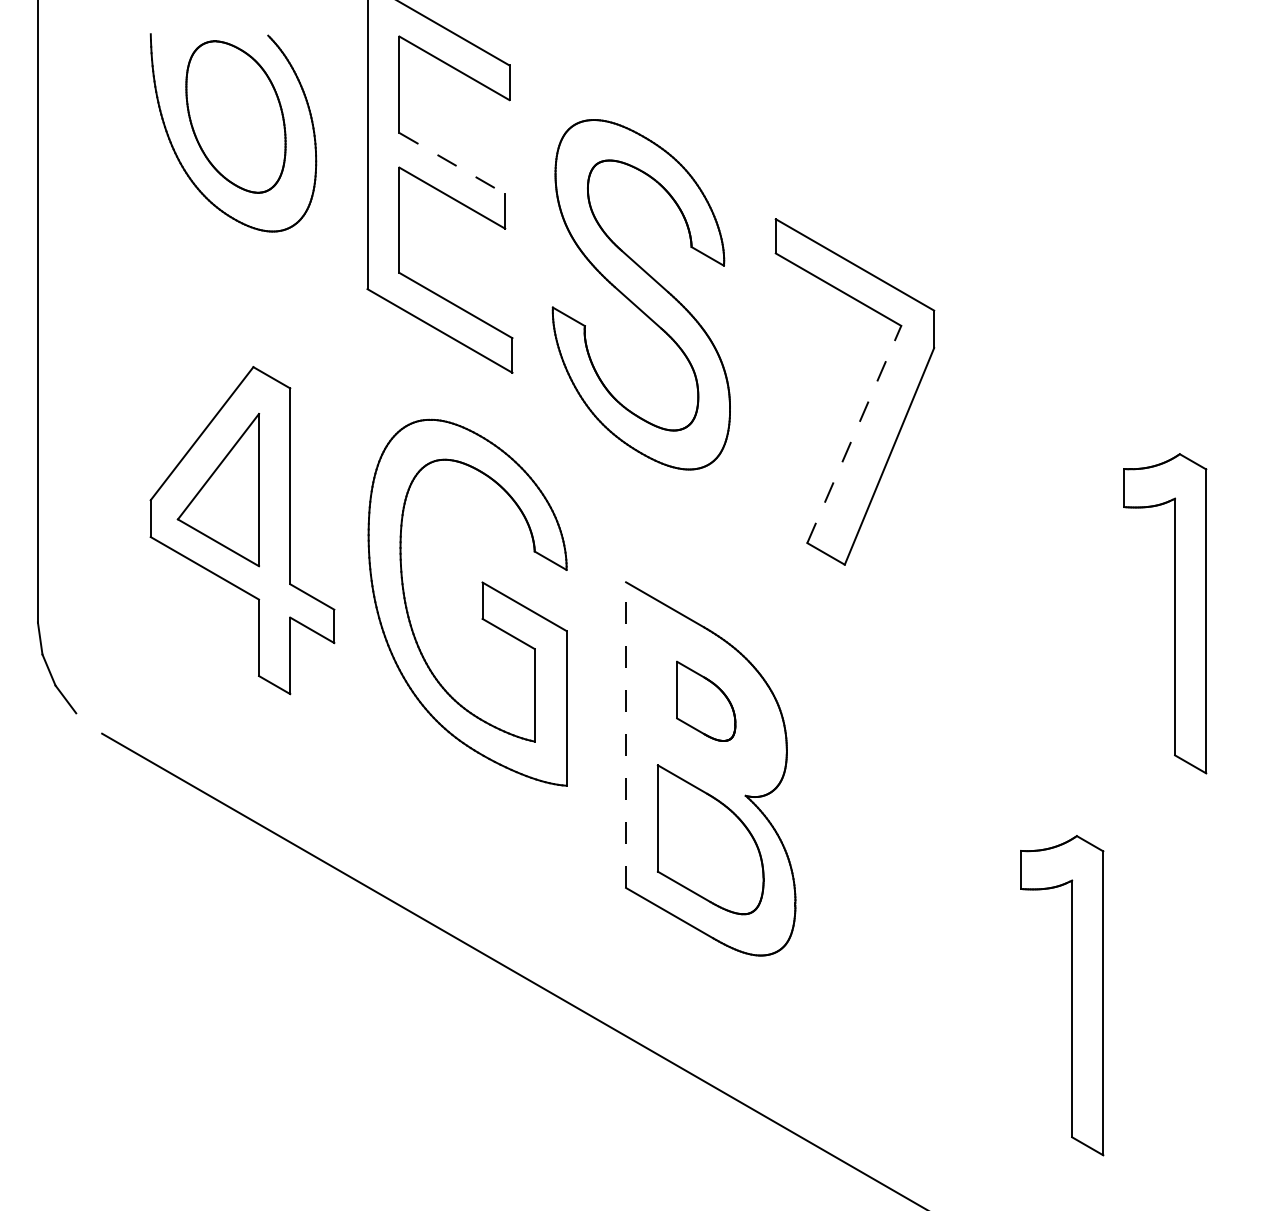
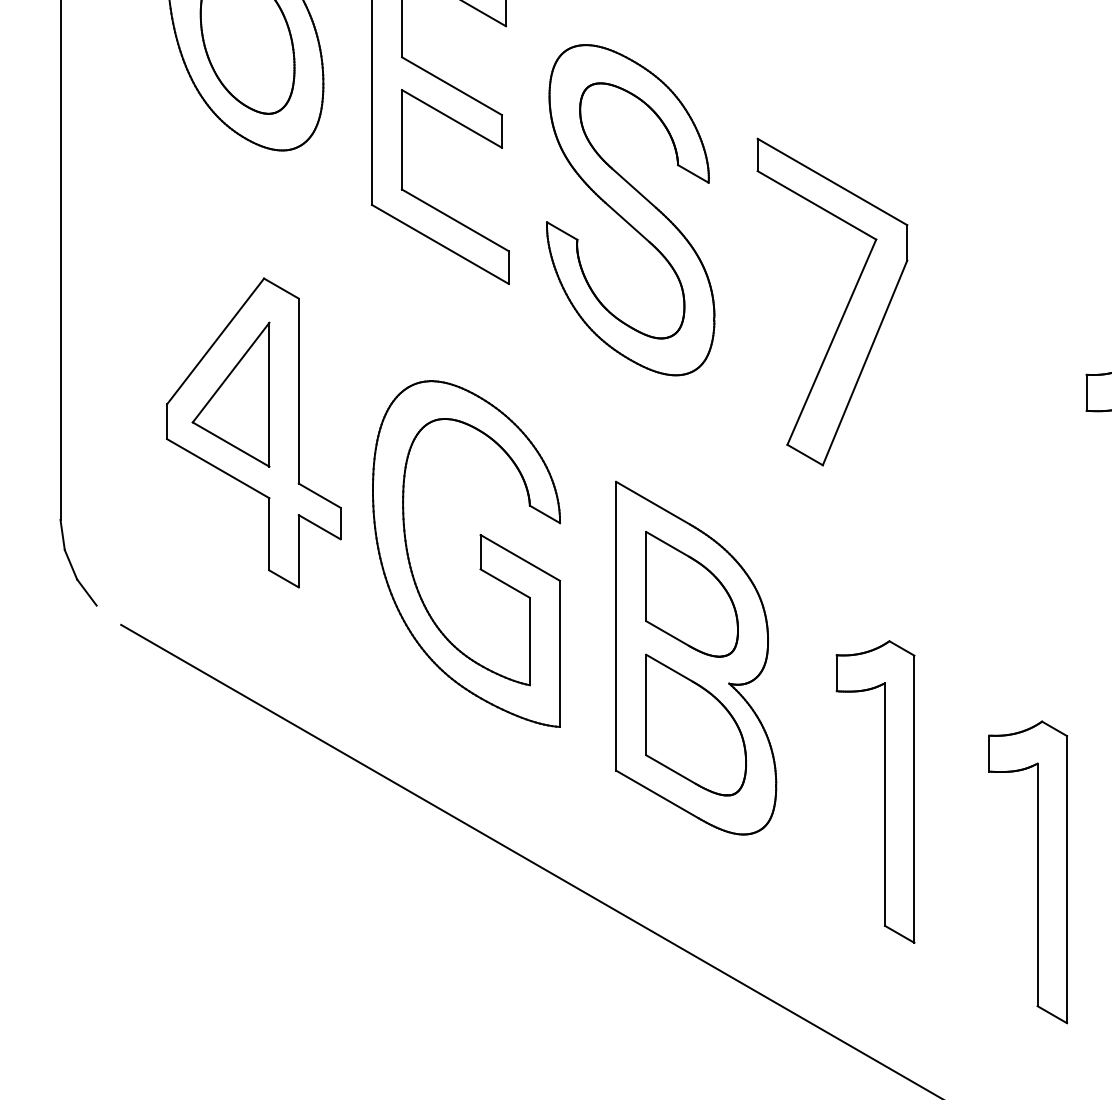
line: (452, 163) -> (452, 86), dashed -> solid
line: (854, 434) -> (832, 342), dashed -> solid
part: (482, 602) -> (480, 553), moved
part: (705, 701) -> (691, 594), size x1.67
line: (626, 735) -> (616, 626), dashed -> solid
part: (910, 910) -> (884, 791), added

